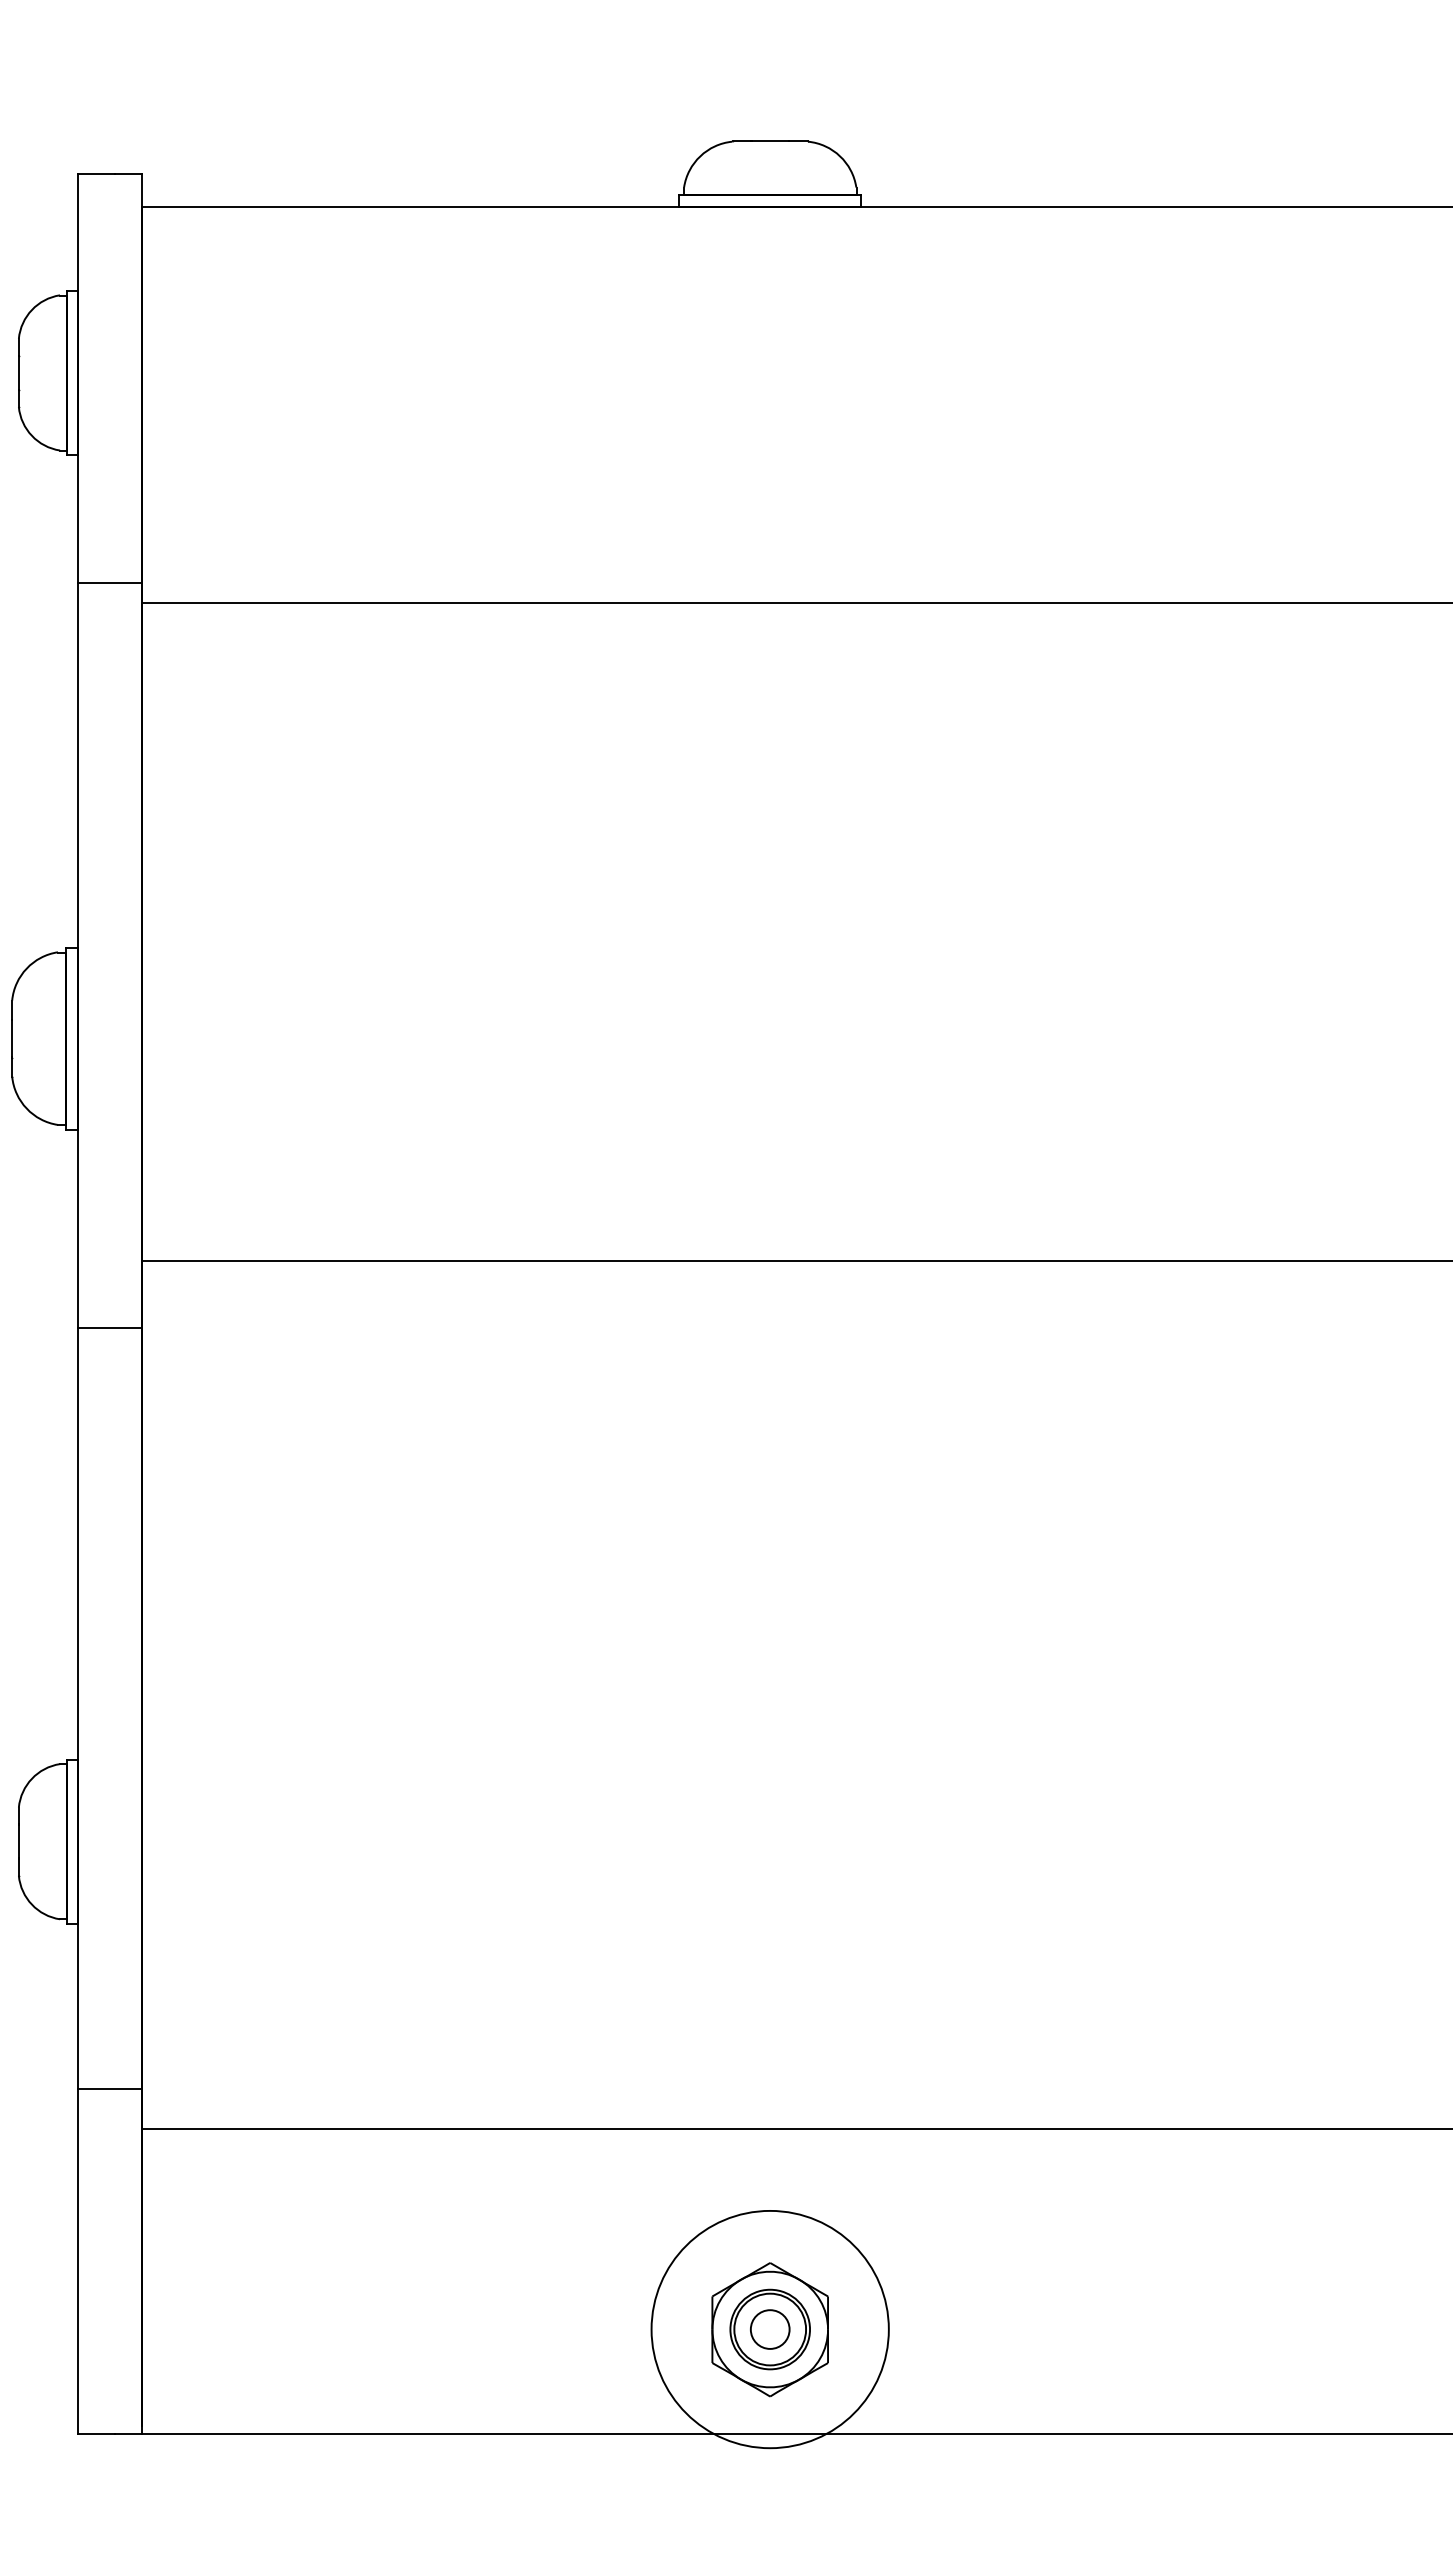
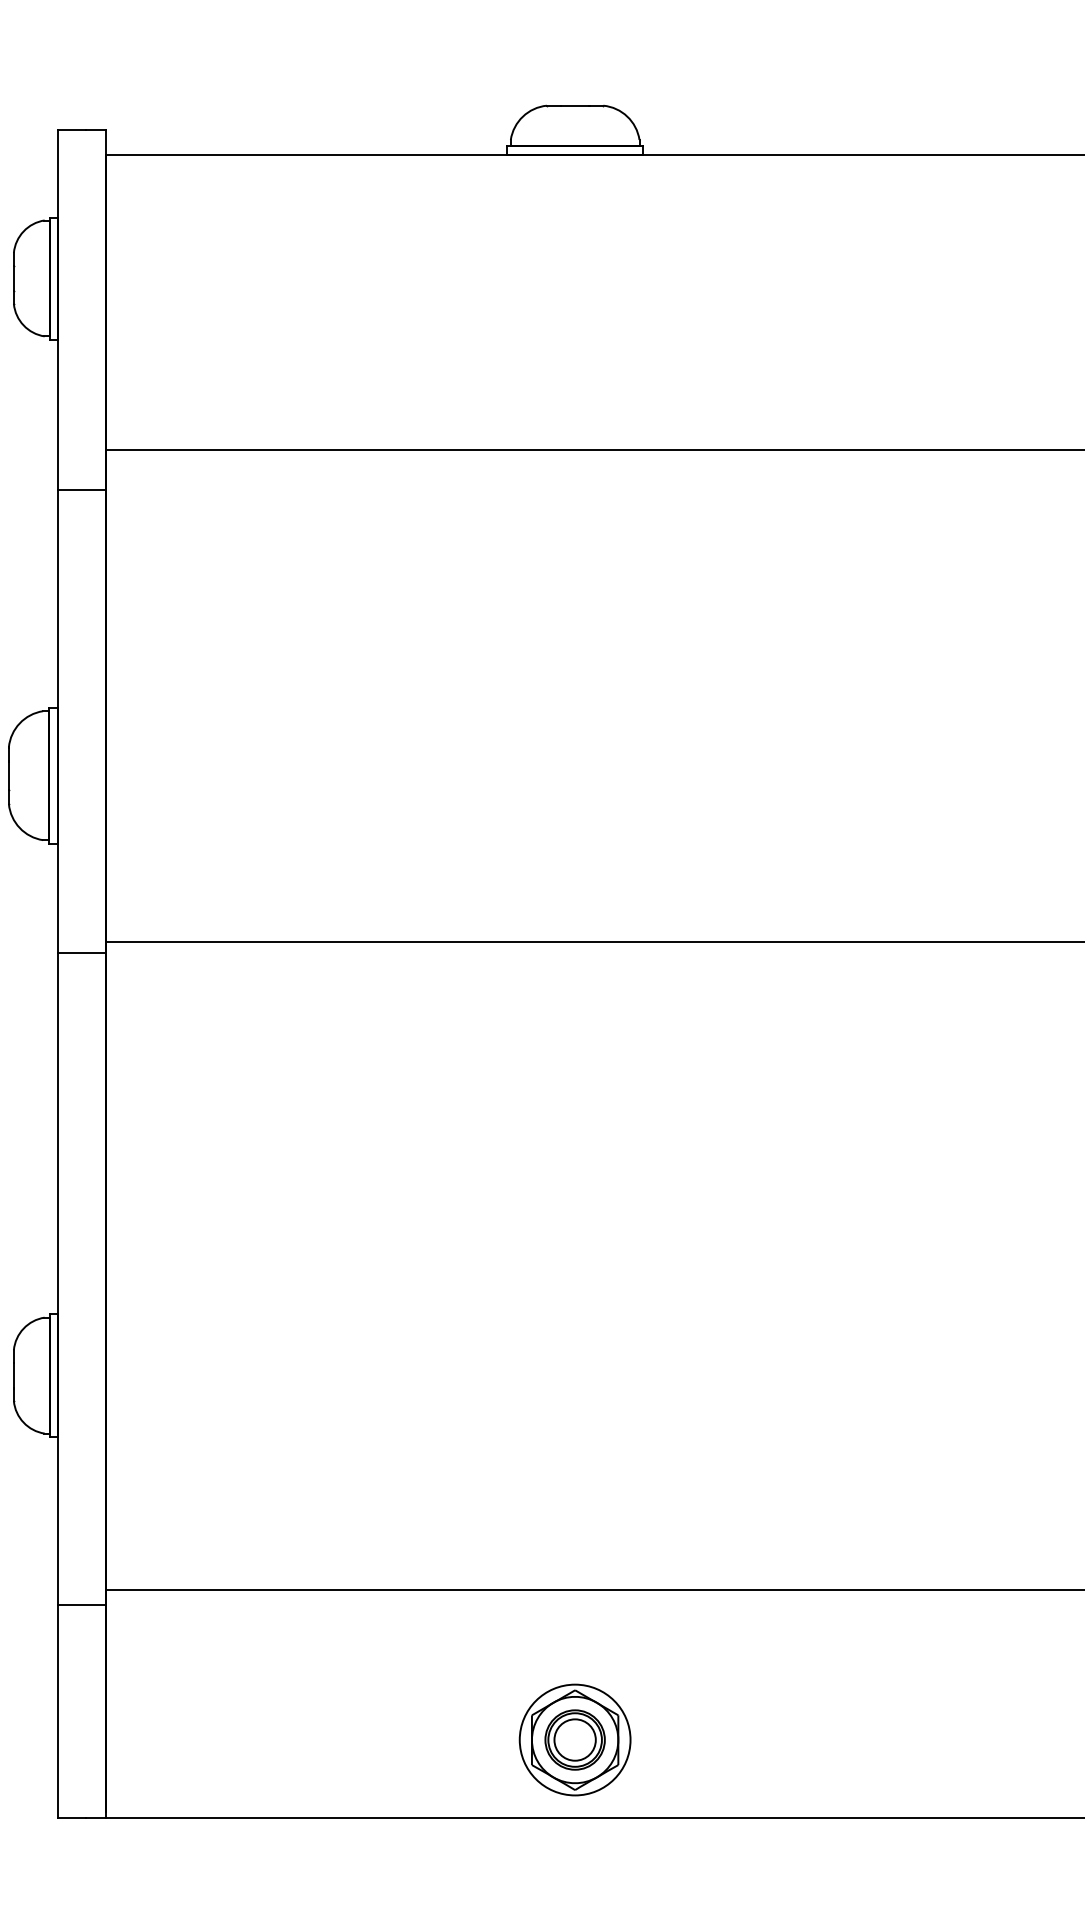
line: (109, 583) -> (81, 490), moved
line: (109, 1328) -> (81, 953), moved
line: (109, 2089) -> (81, 1604), moved
circle: (769, 2329) -> (574, 1740), size x1.43
circle: (770, 2329) -> (575, 1740), size x0.62

